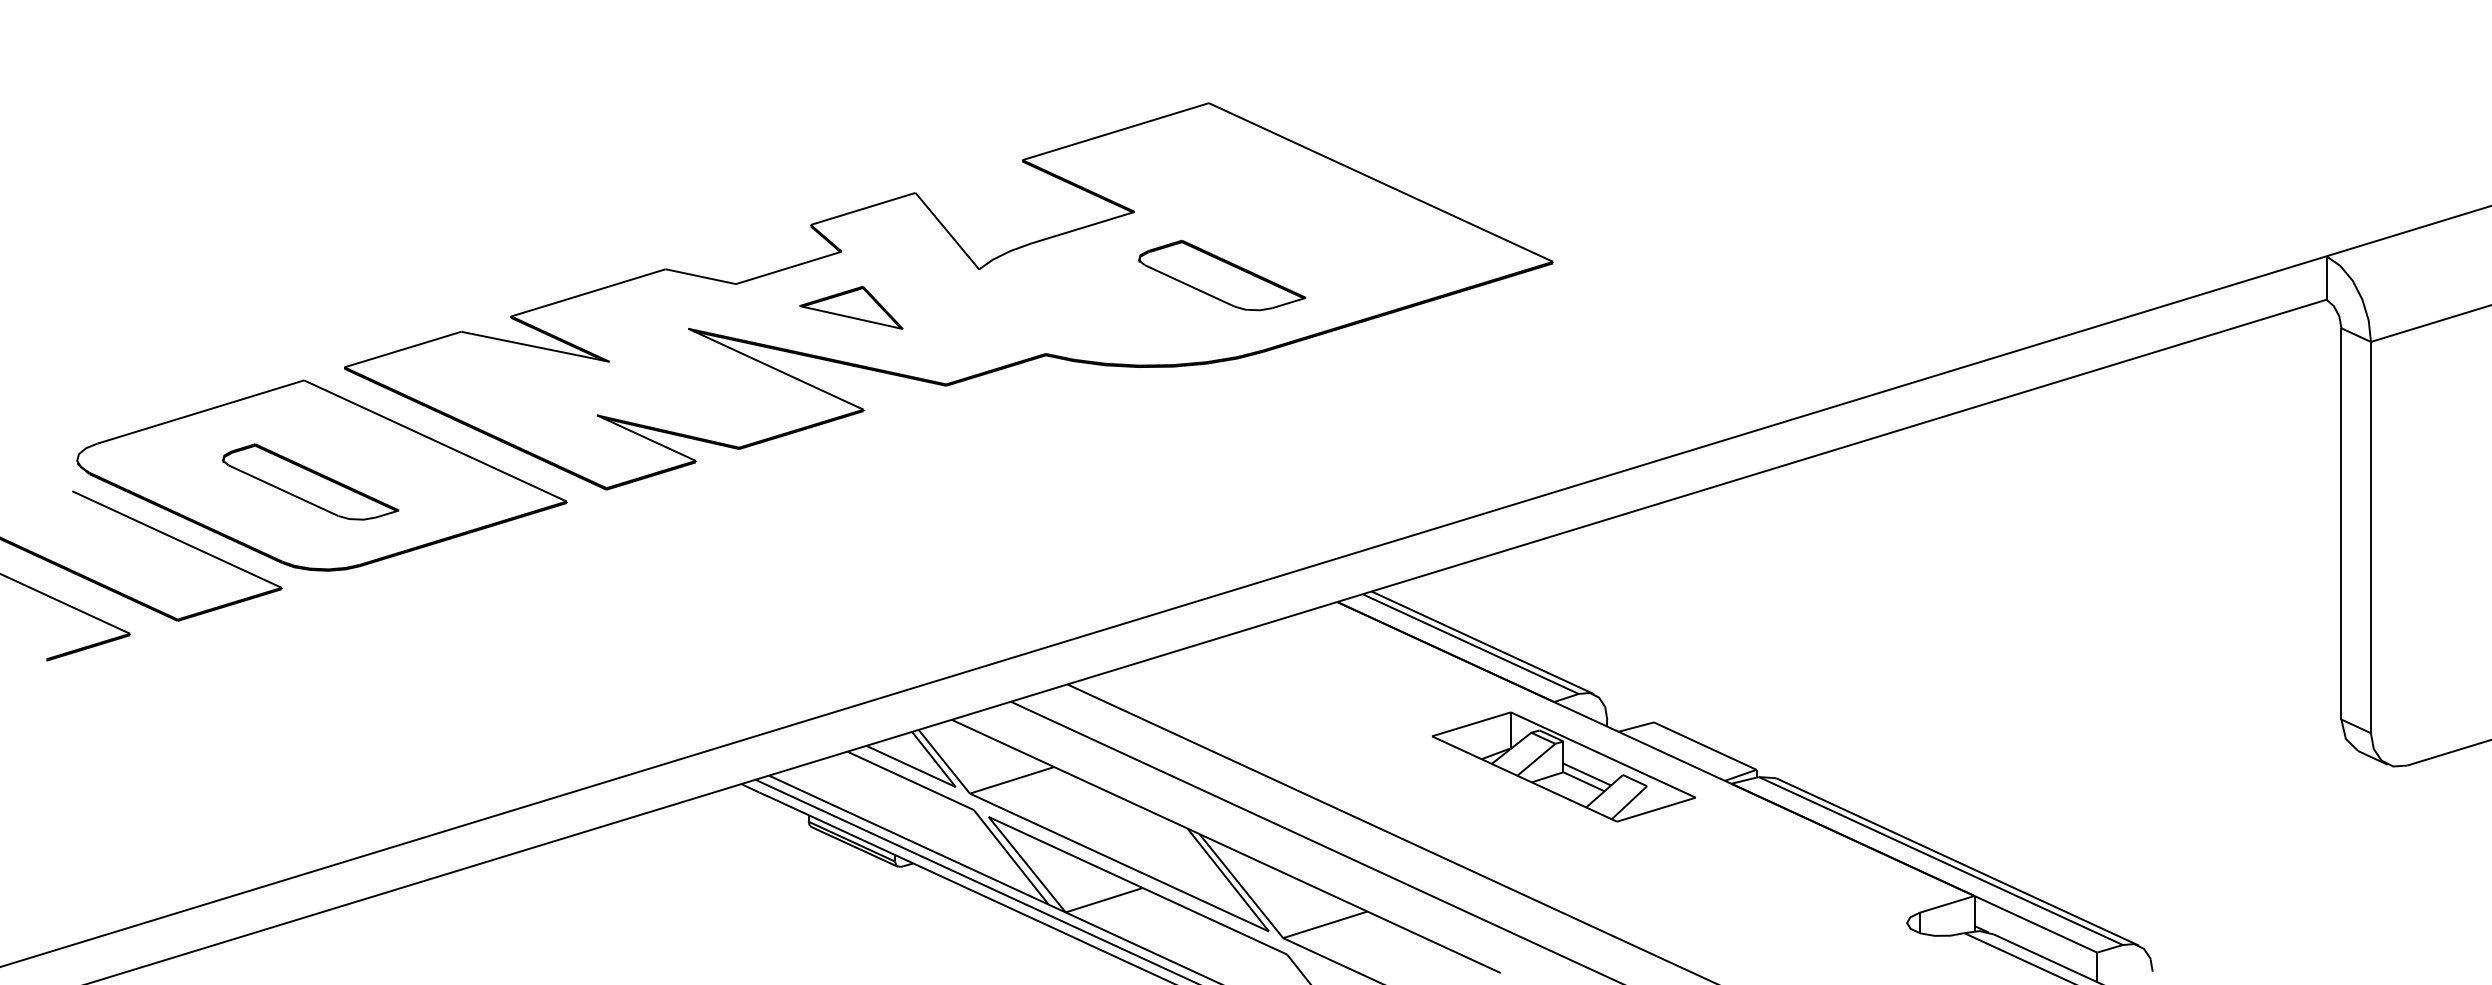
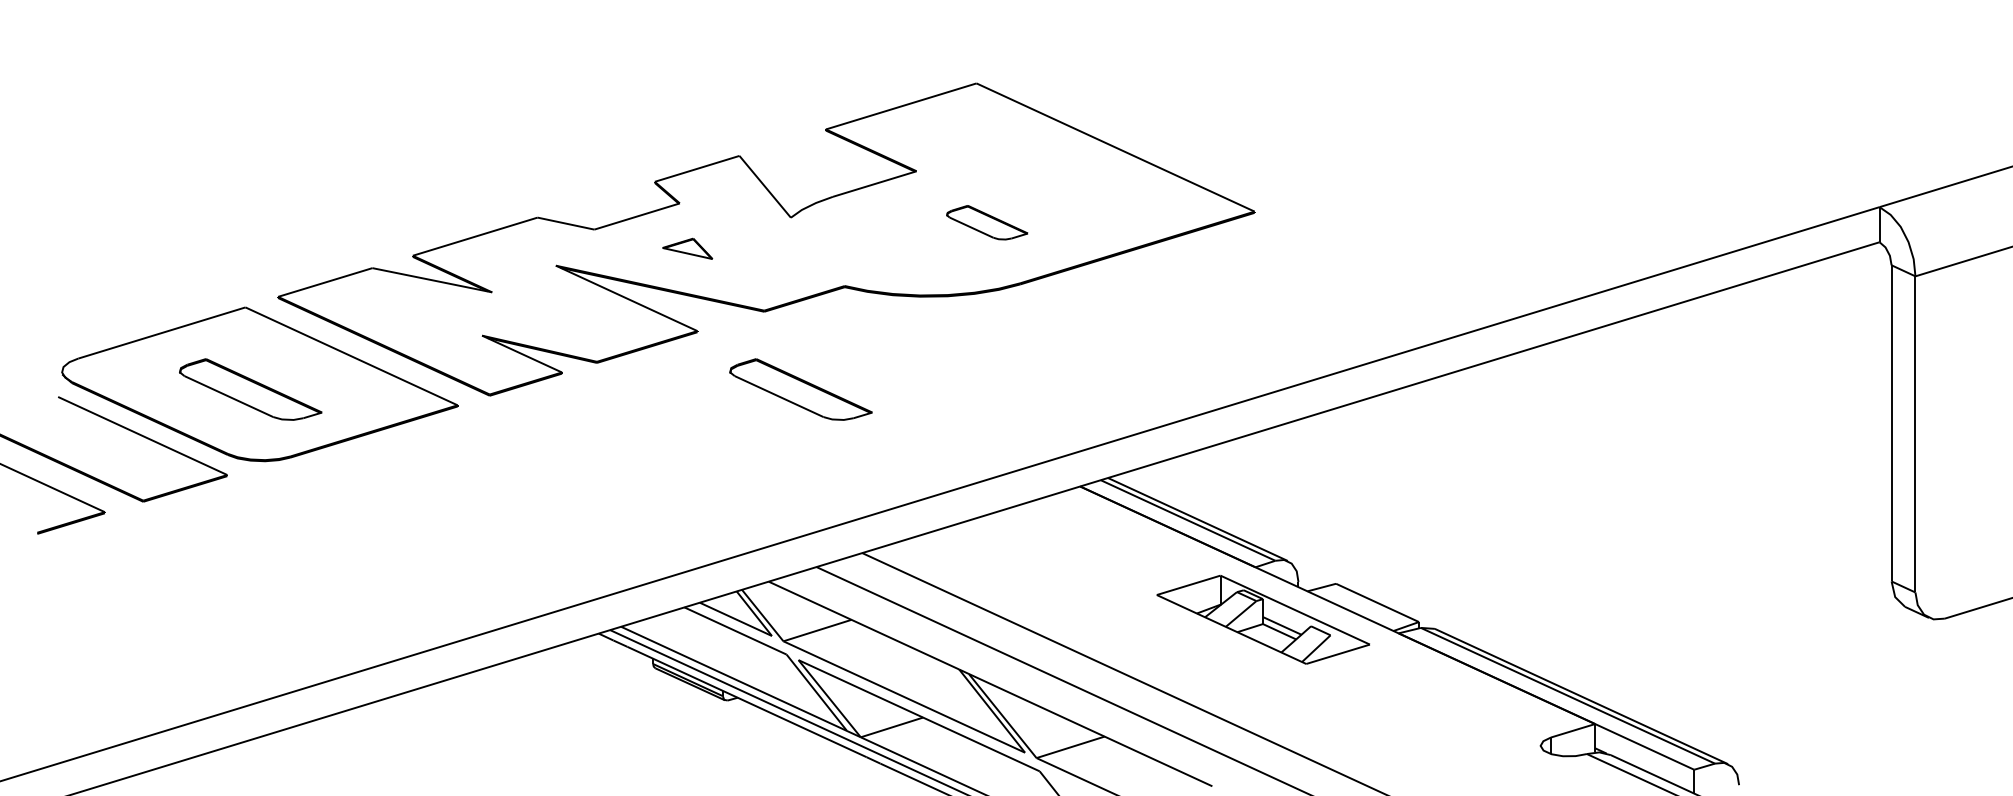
part: (1222, 275) -> (987, 222), size x0.6
part: (851, 307) -> (687, 248), size x0.6
part: (991, 481) -> (800, 389), added

